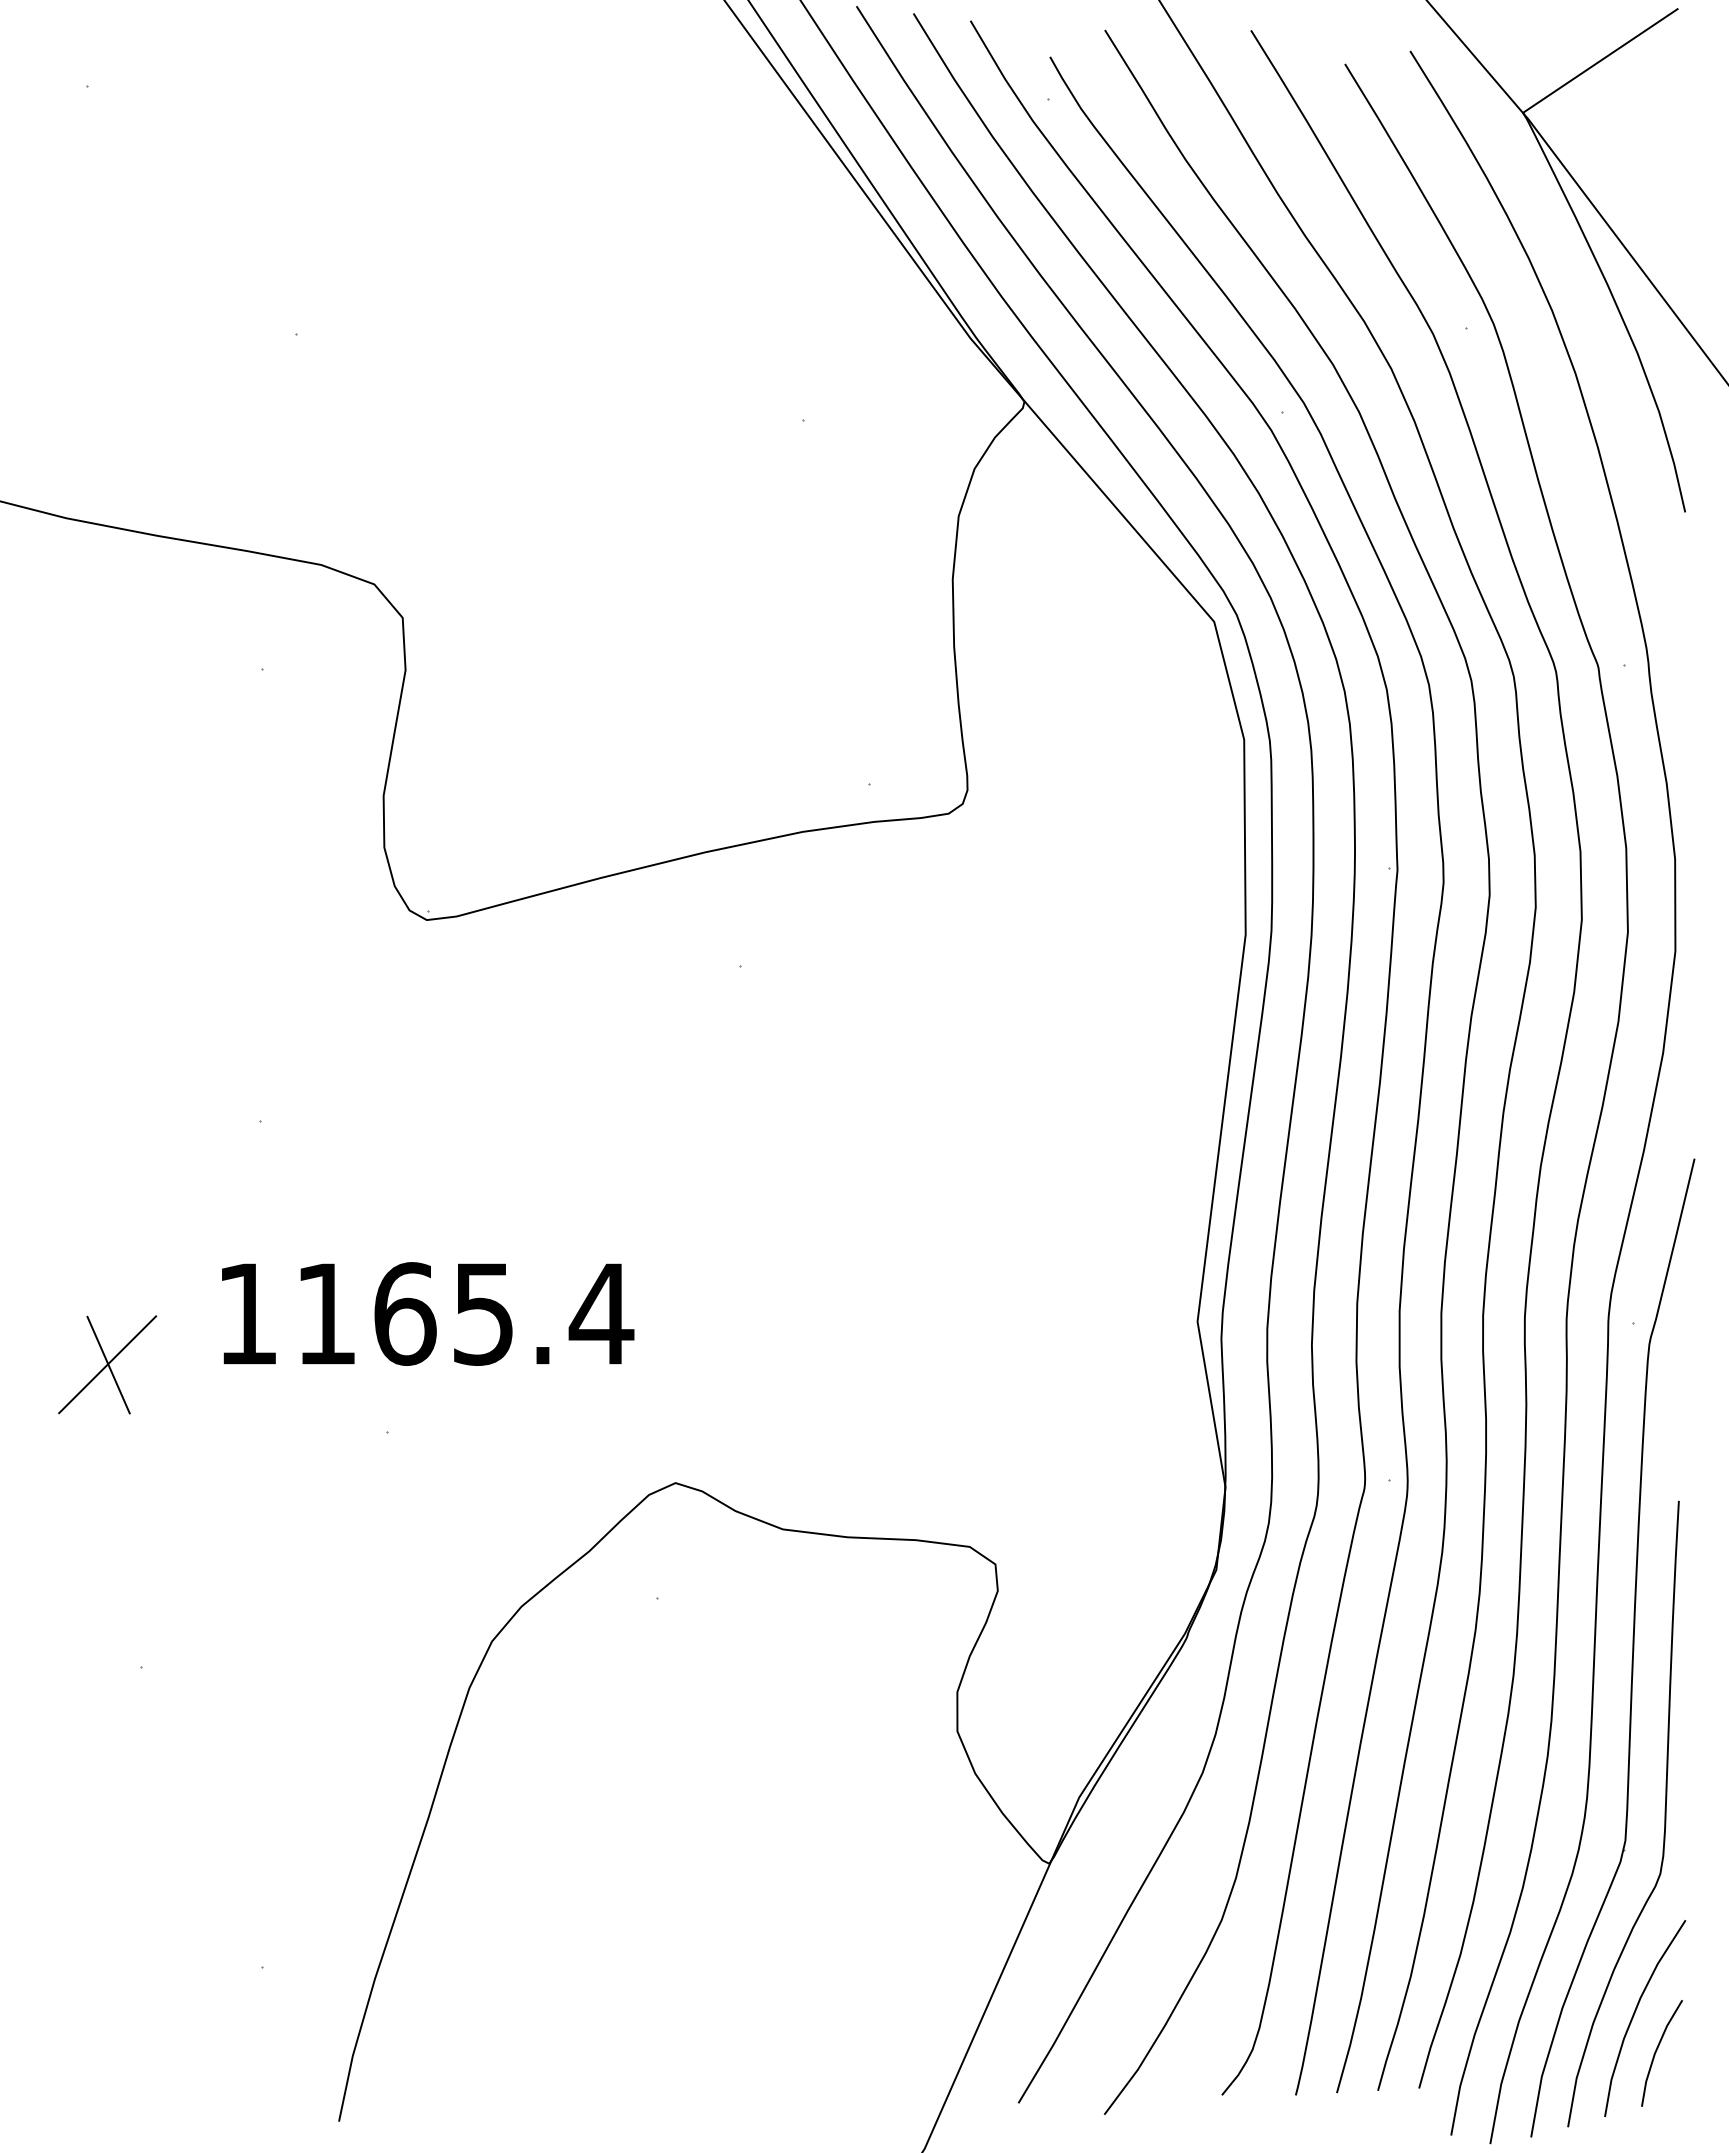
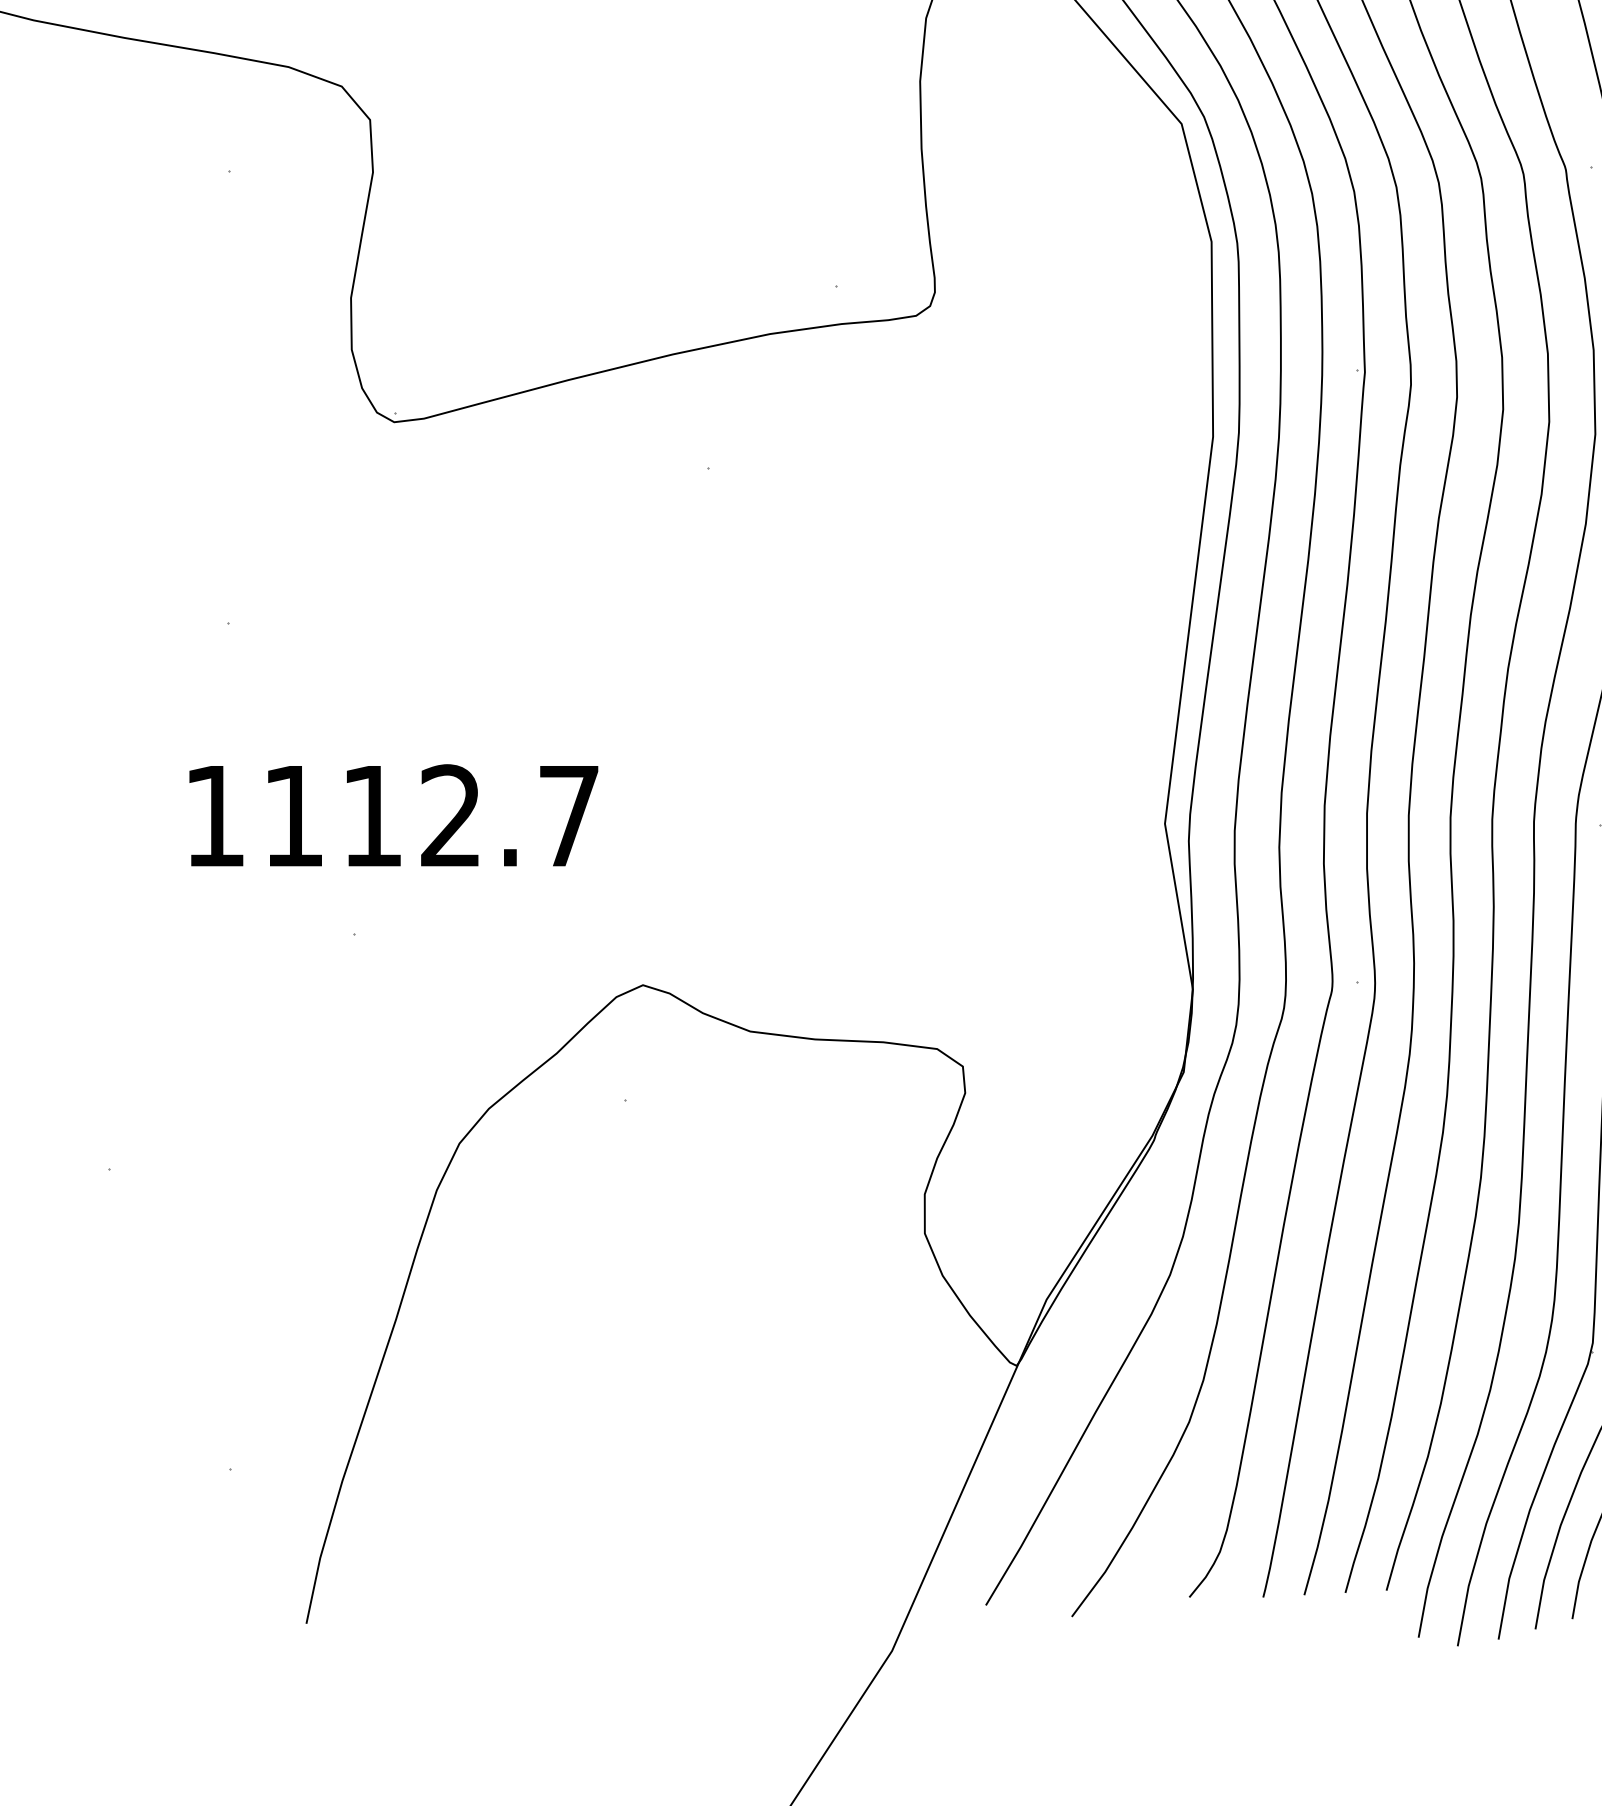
text: (504, 1313) -> (471, 815), 1165.4 -> 1112.7
part: (107, 1364) -> (74, 866), removed

